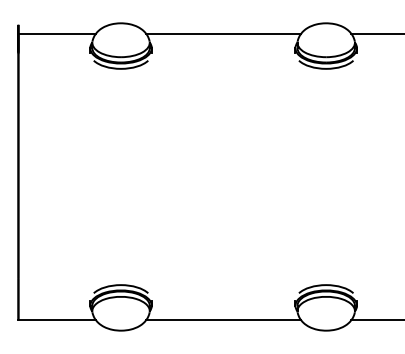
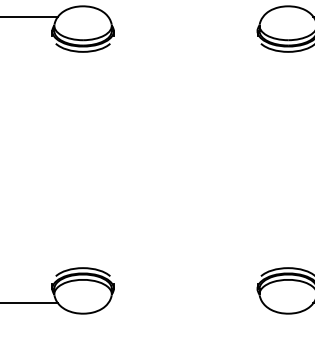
line: (223, 33) -> (185, 16), removed
line: (223, 320) -> (185, 303), removed

